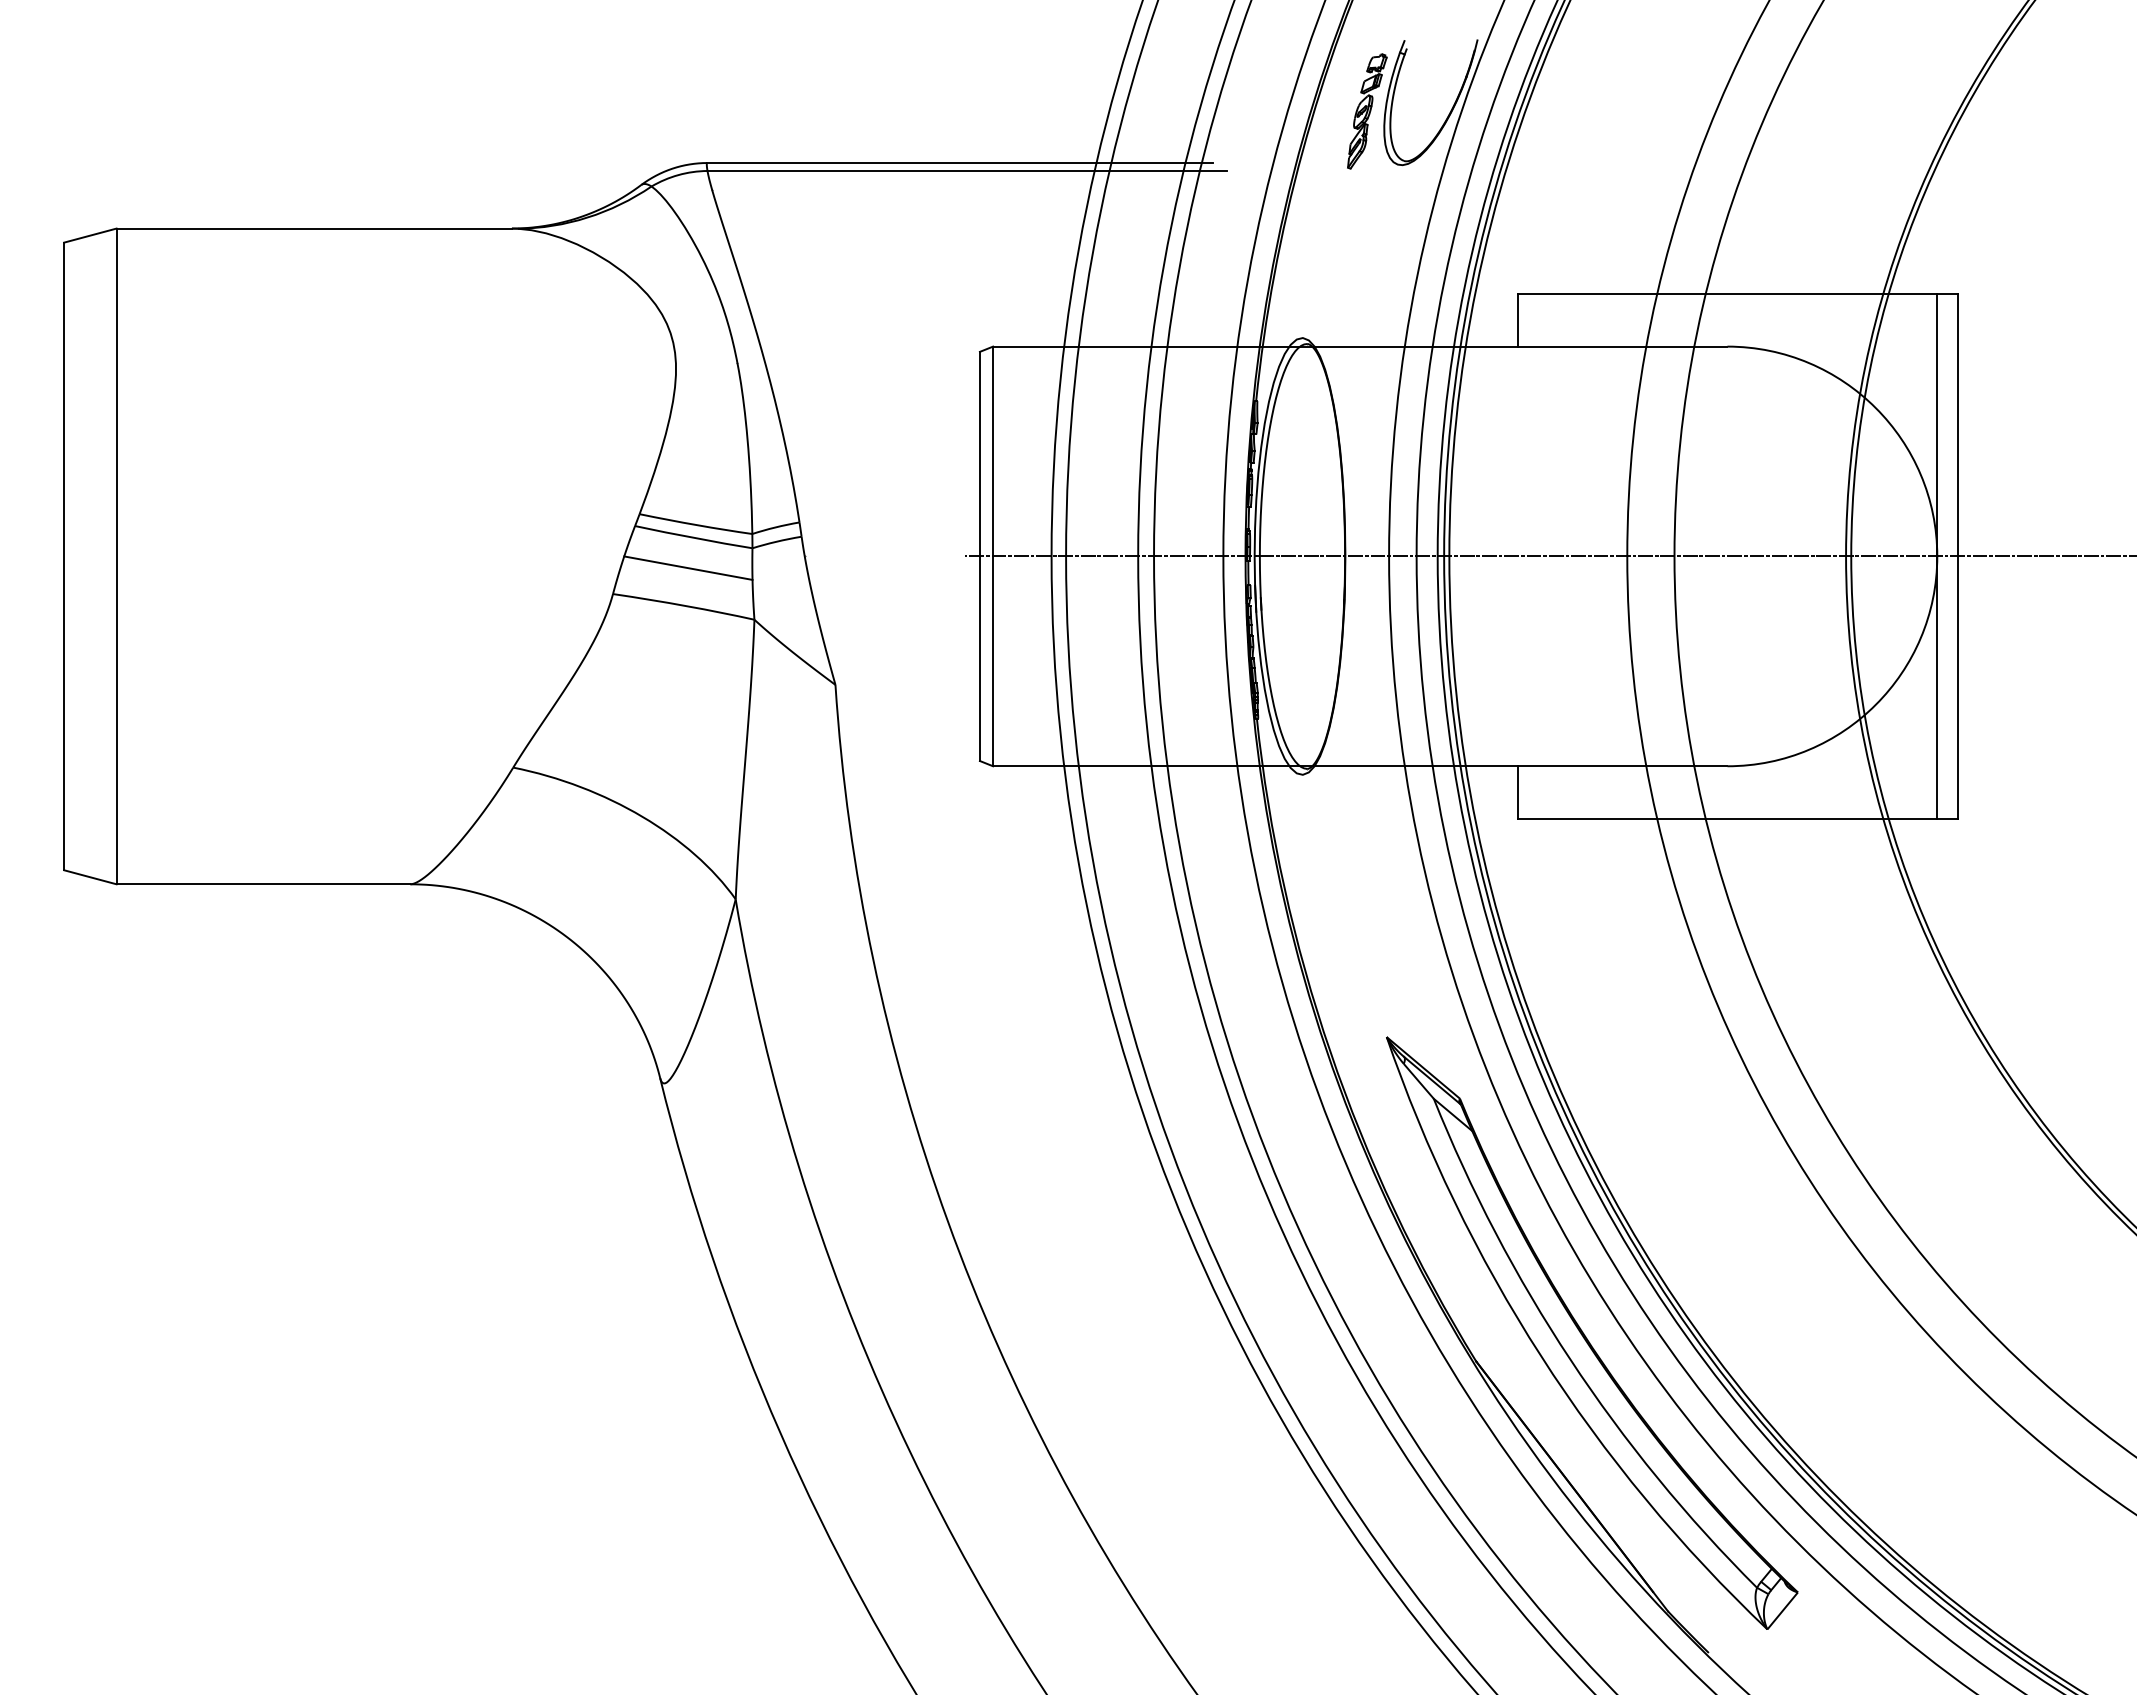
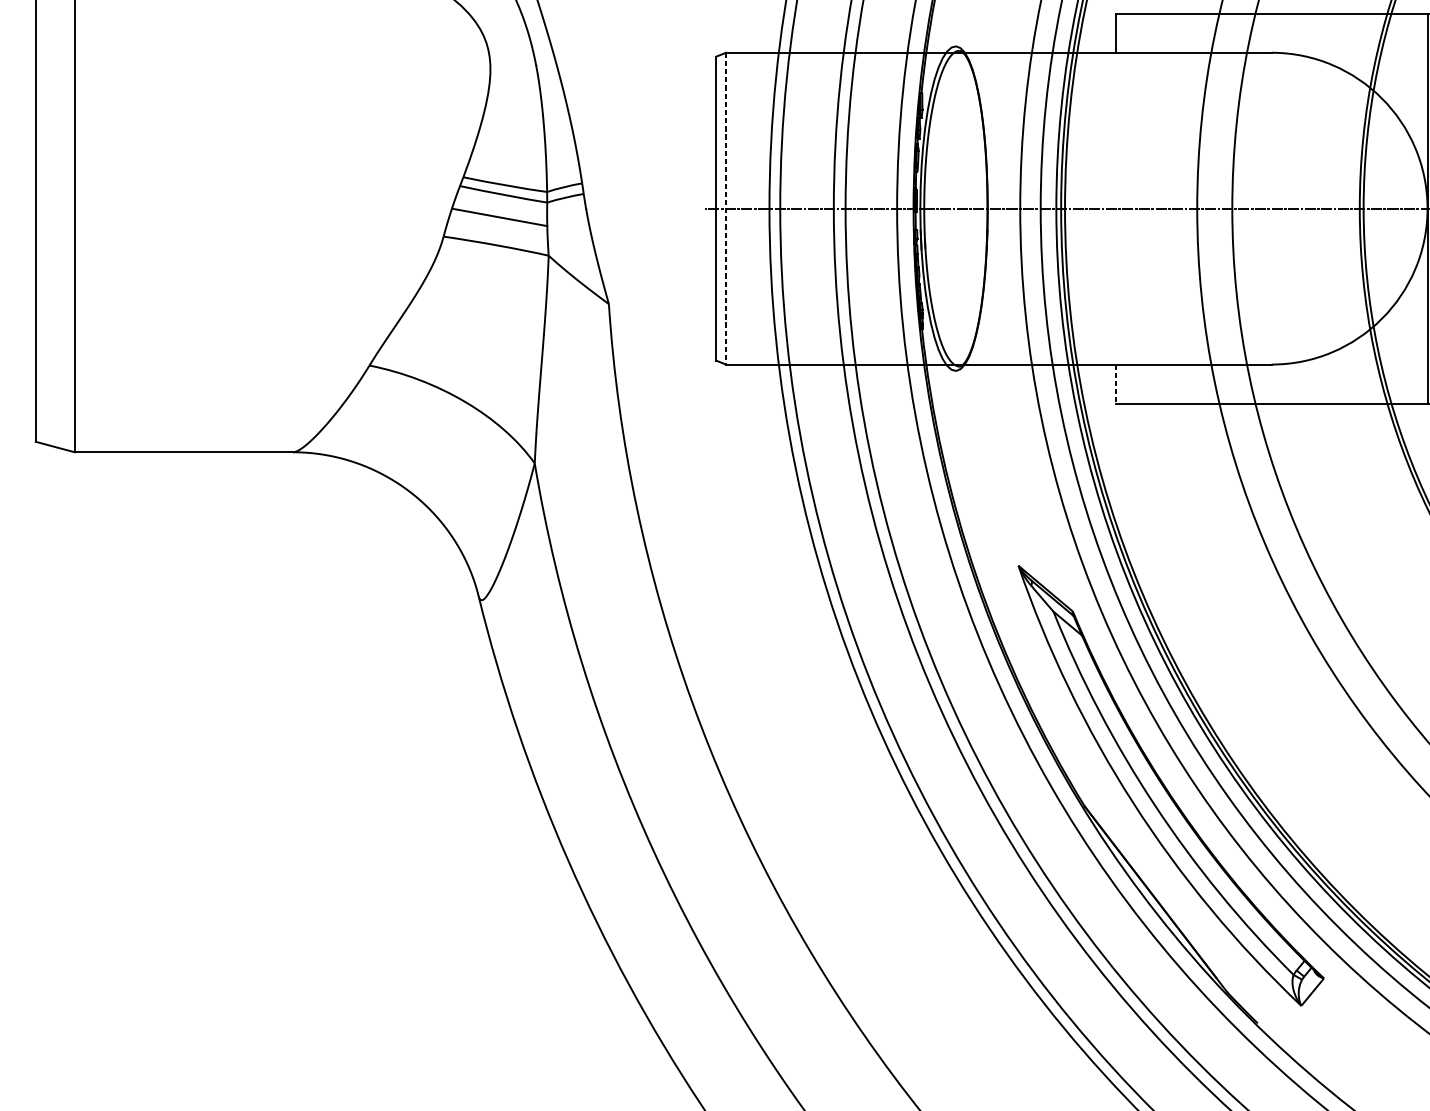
line: (993, 556) -> (726, 208), solid -> dashed
line: (1517, 792) -> (1115, 384), solid -> dashed

